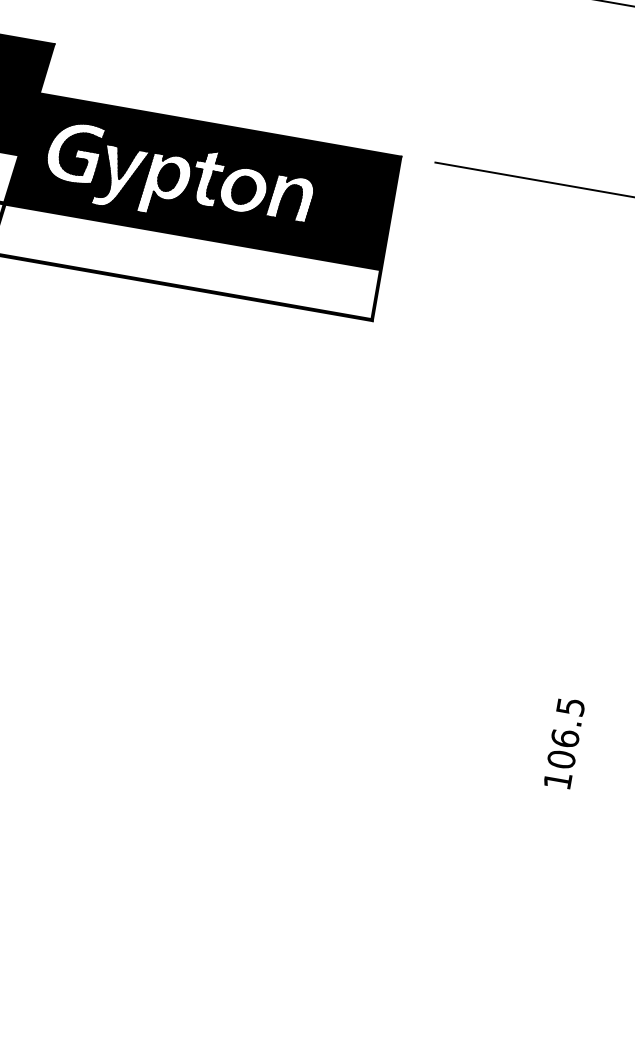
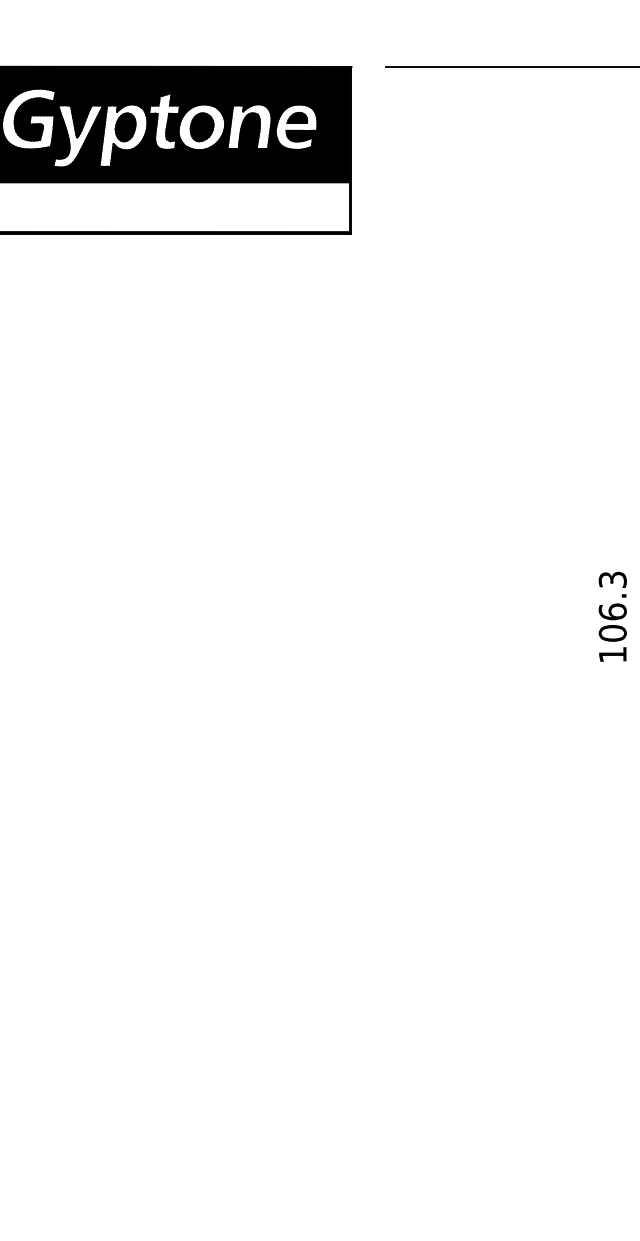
text: (570, 706) -> (612, 579), 106.5 -> 106.3

